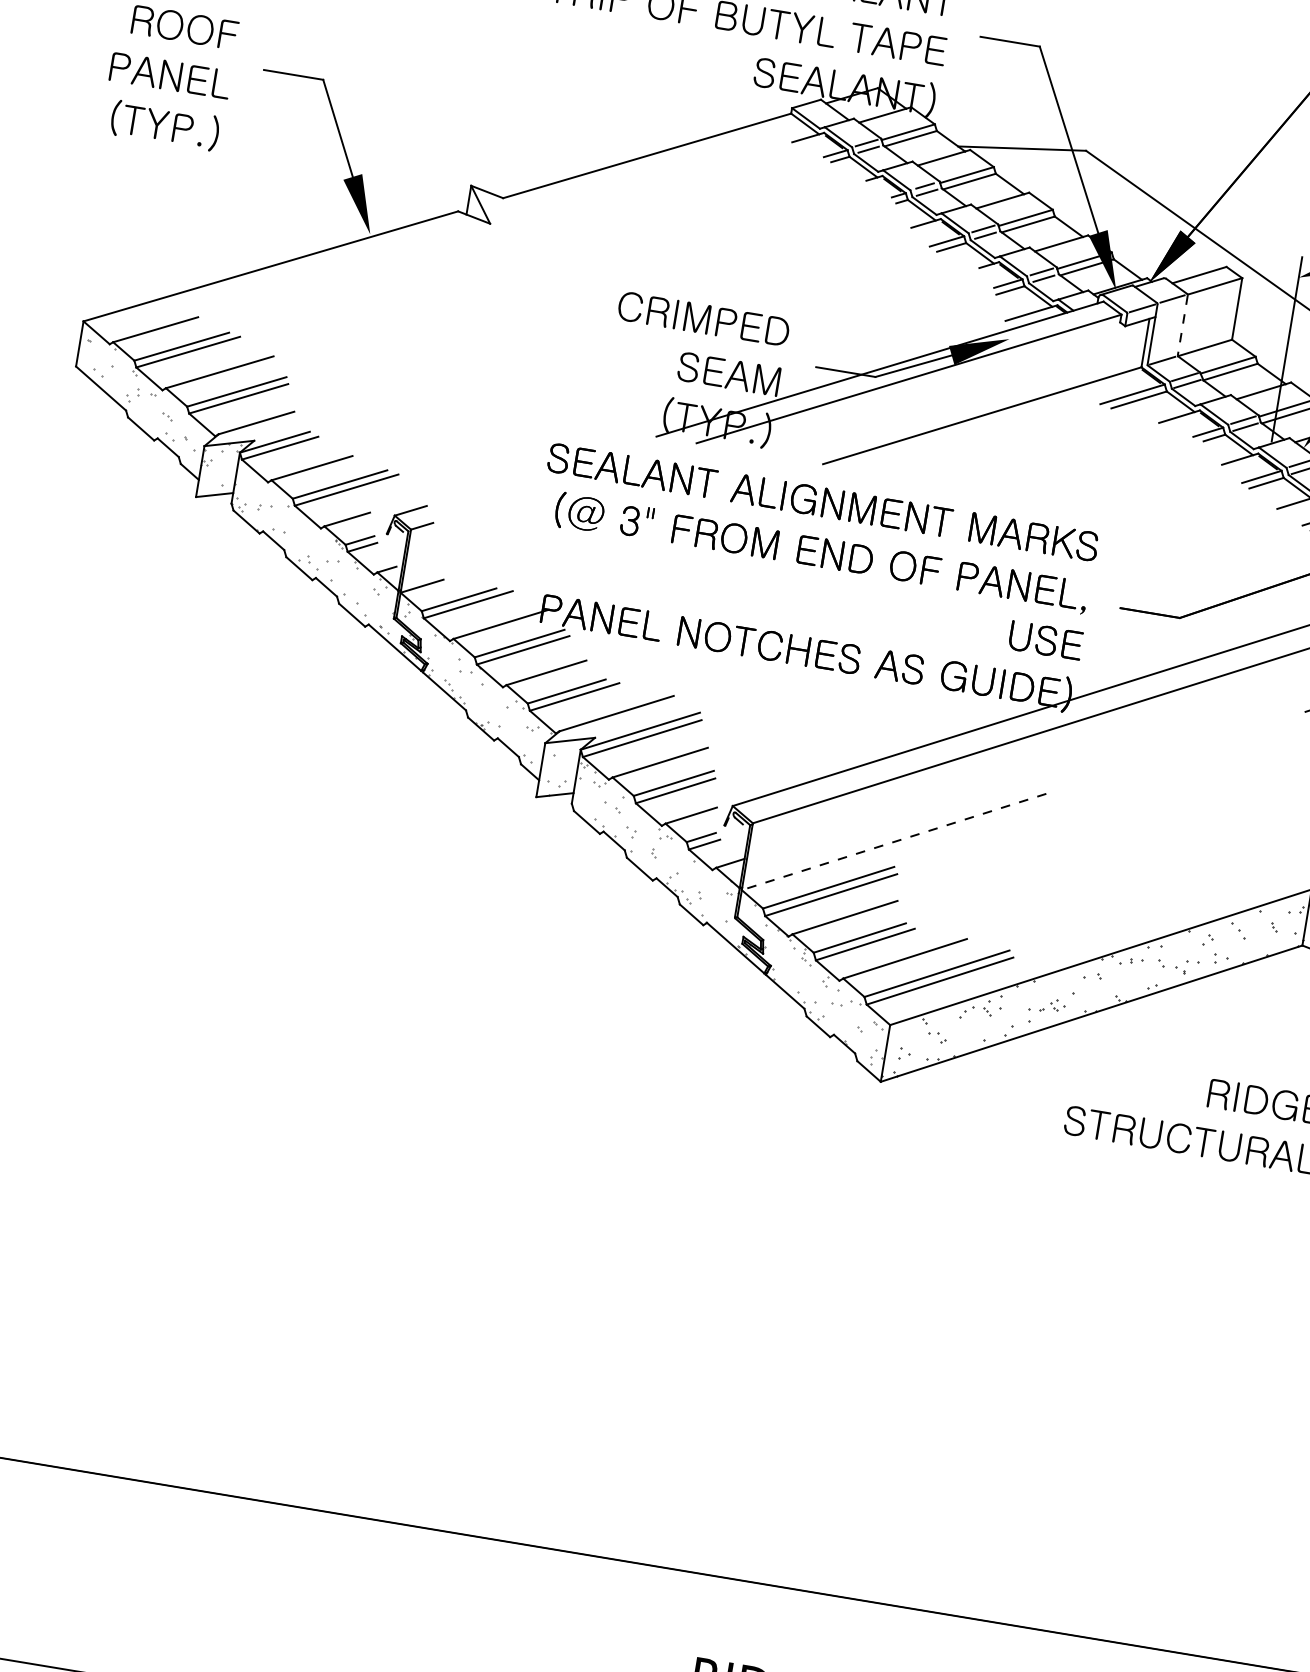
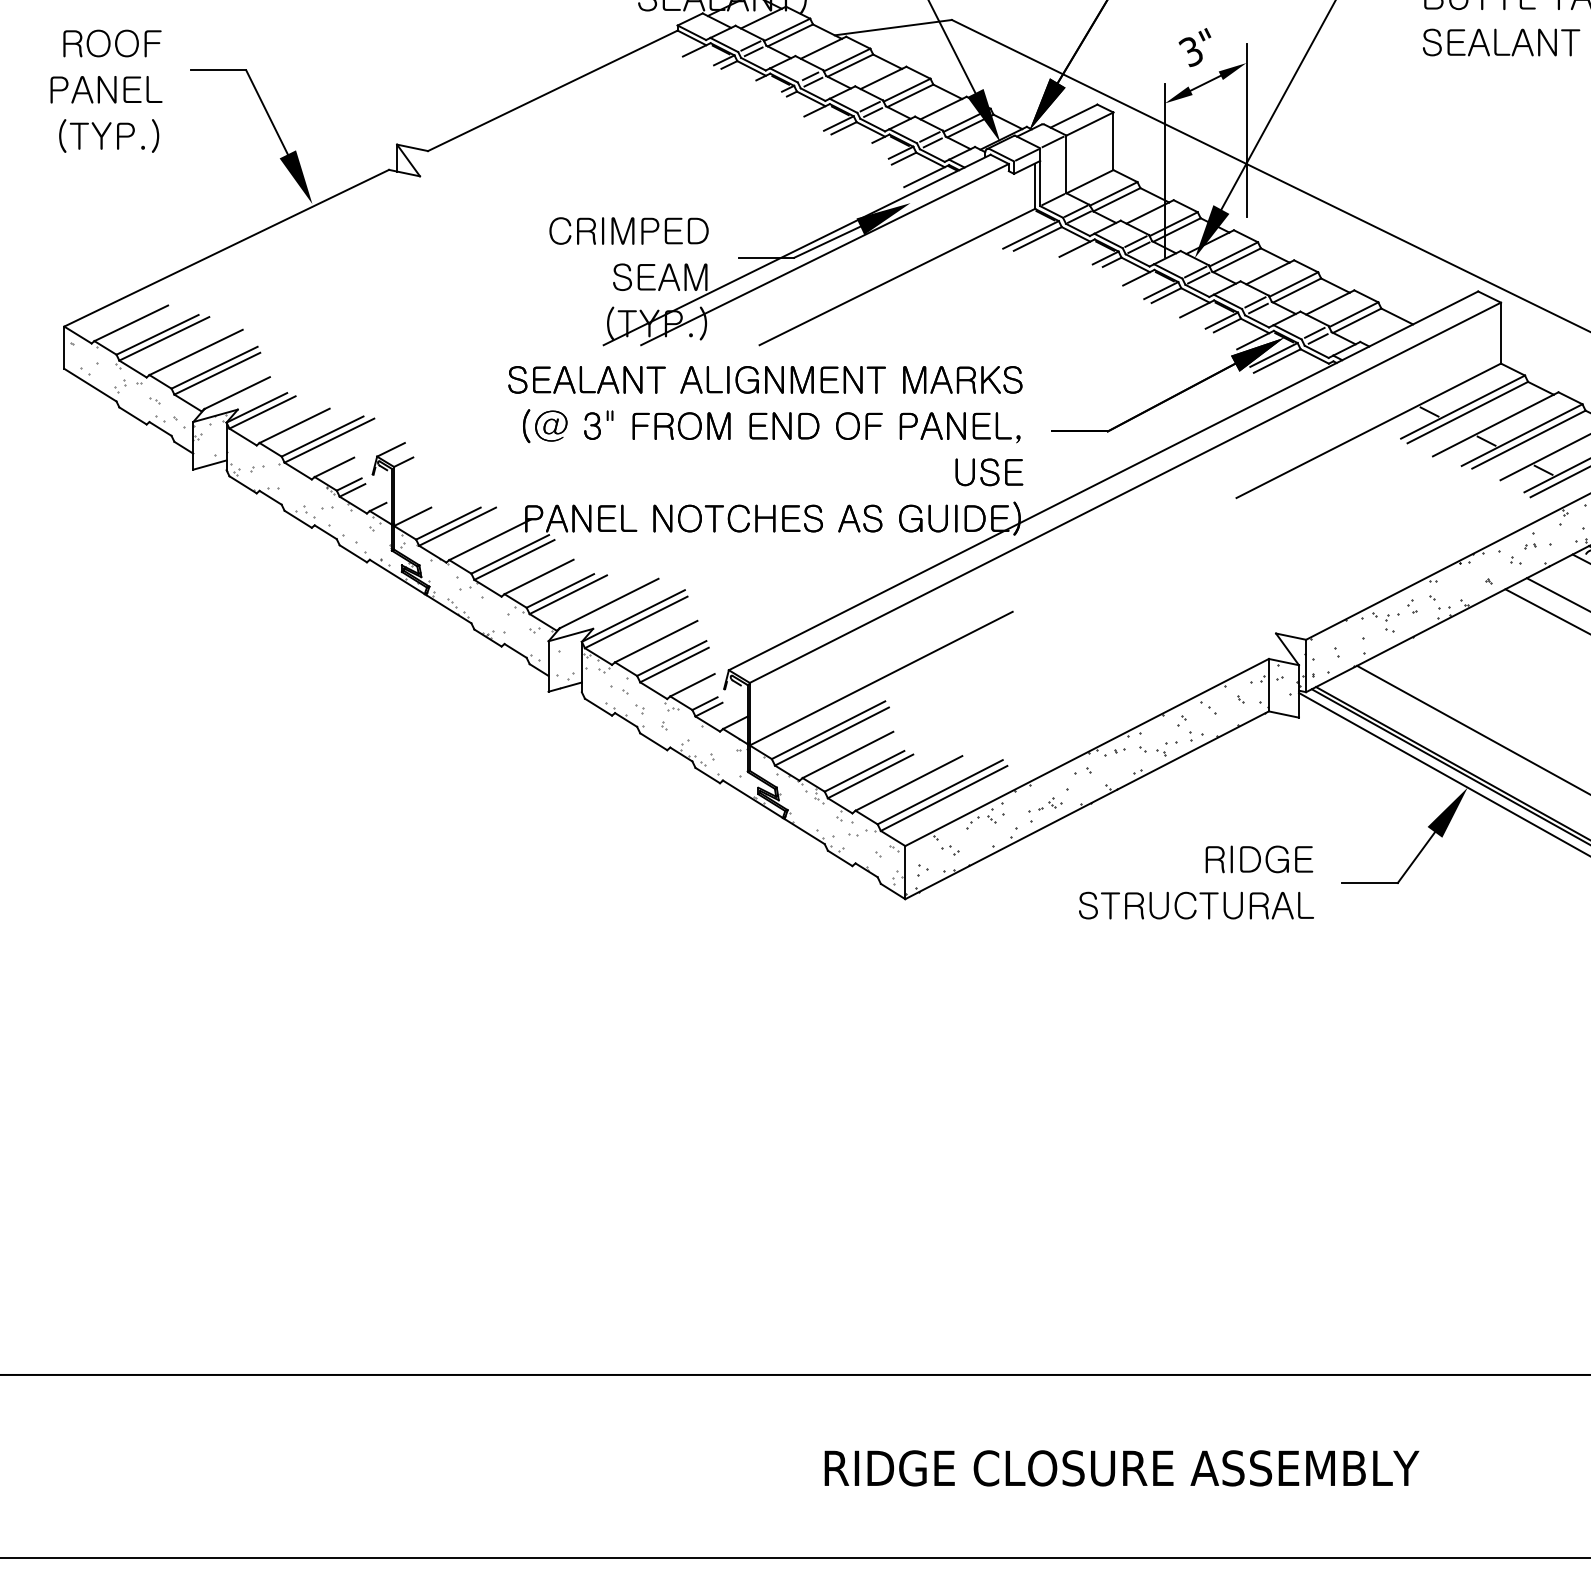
line: (1182, 326) -> (1066, 165), dashed -> solid
line: (893, 841) -> (880, 678), dashed -> solid

